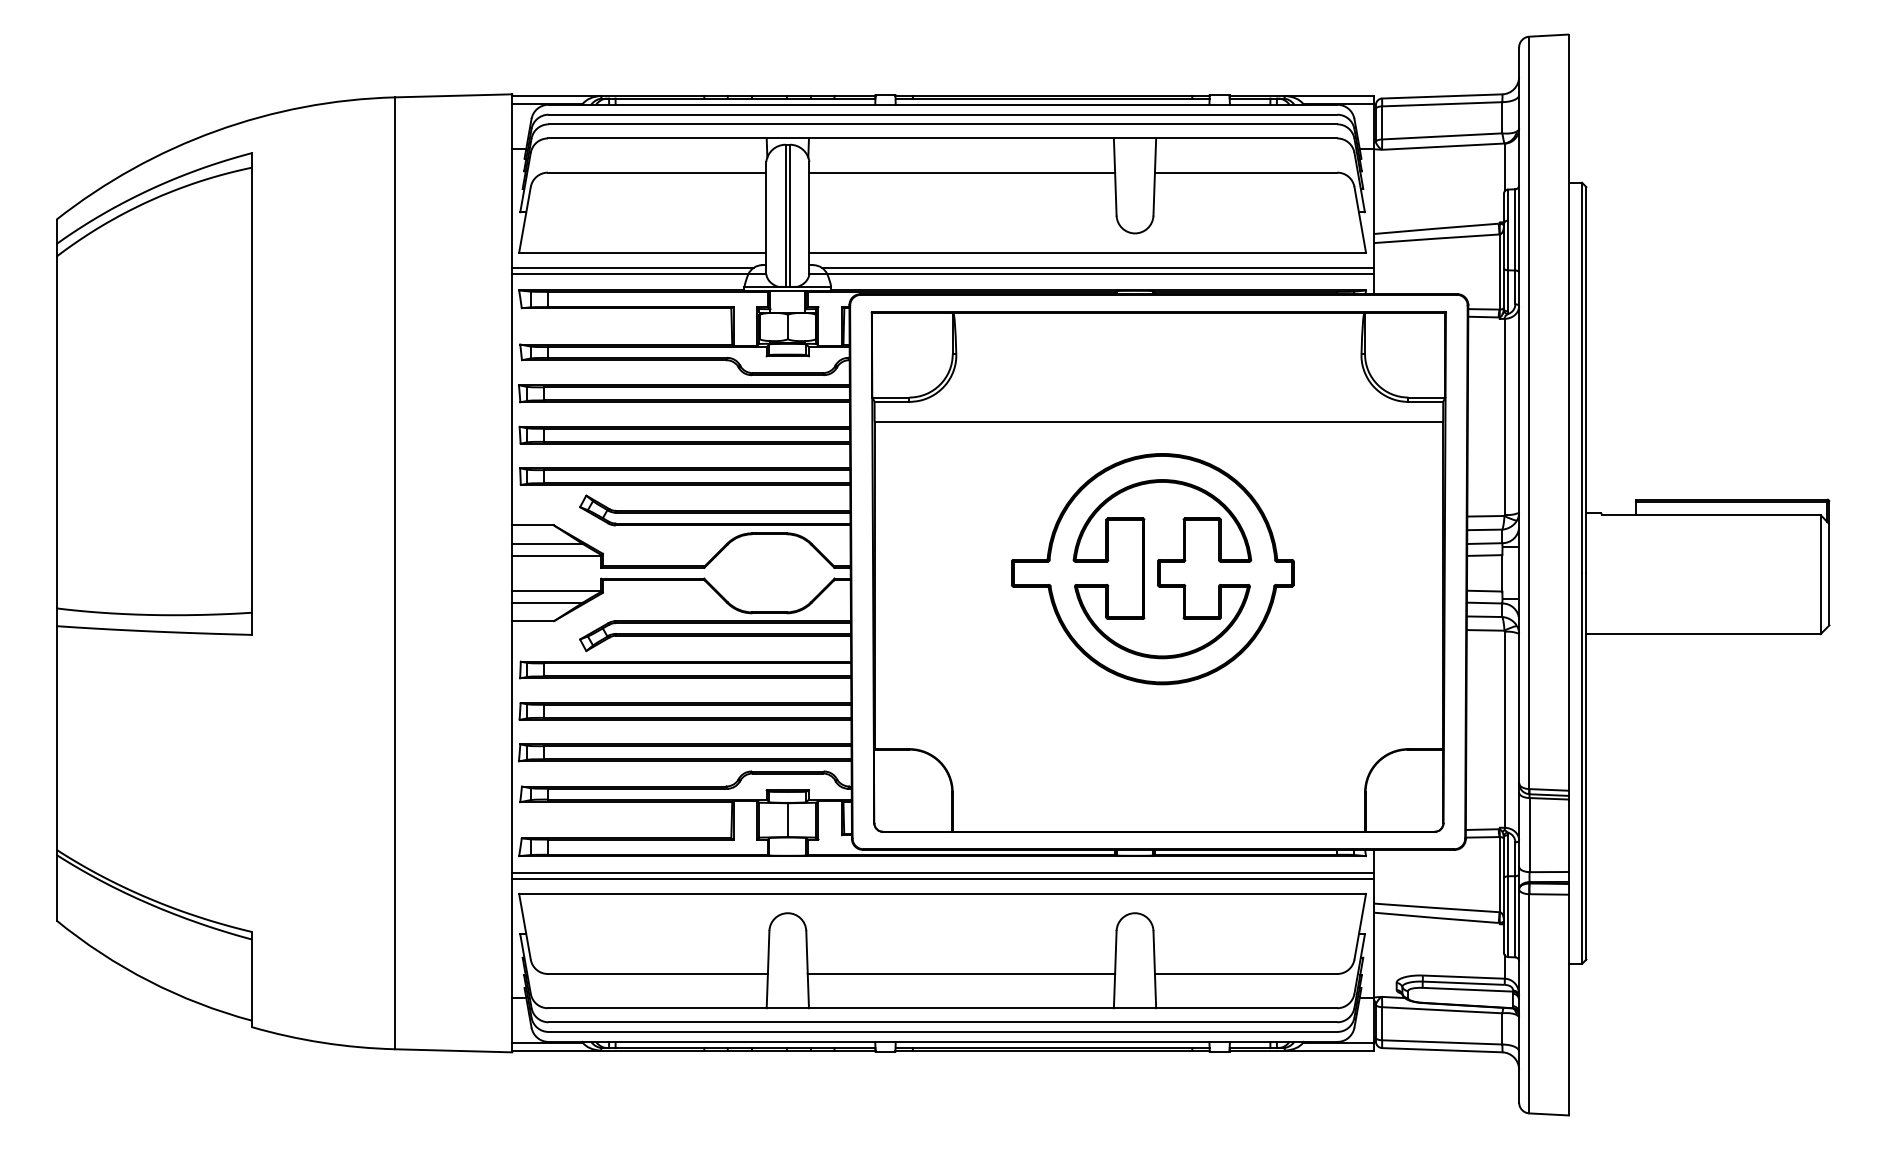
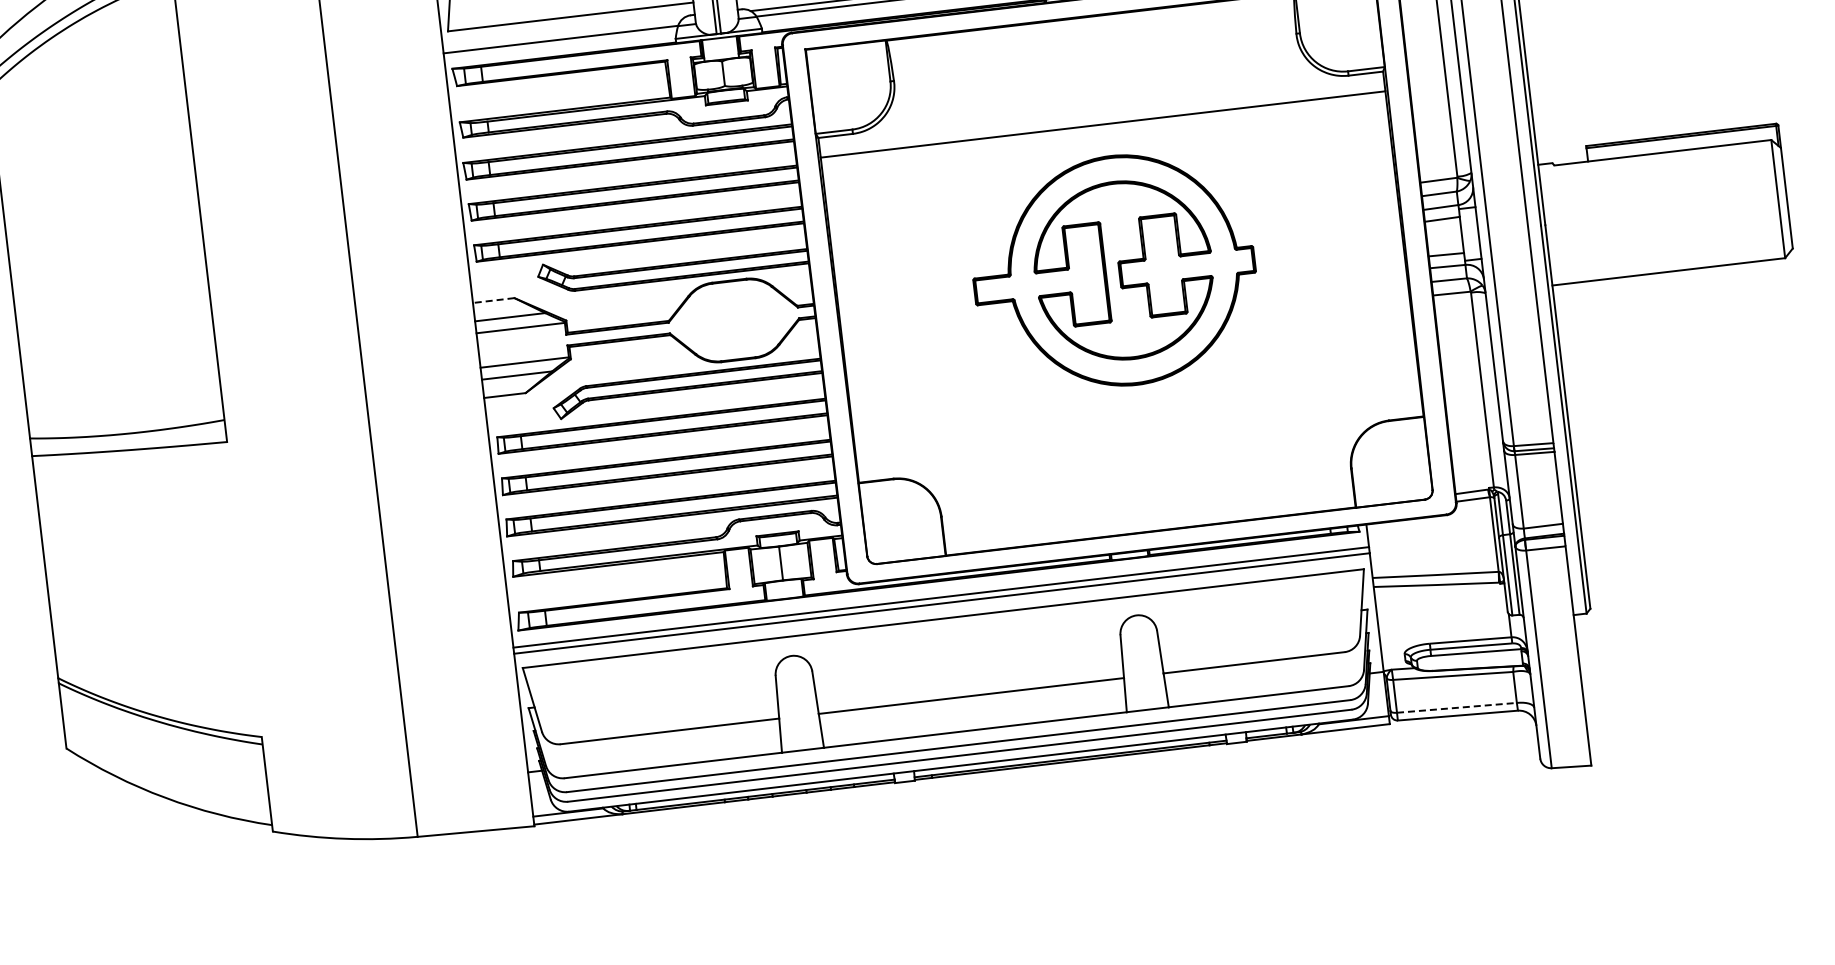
line: (632, 268) -> (562, 33), removed
line: (533, 525) -> (494, 300), solid -> dashed
line: (1442, 1042) -> (1457, 707), solid -> dashed

